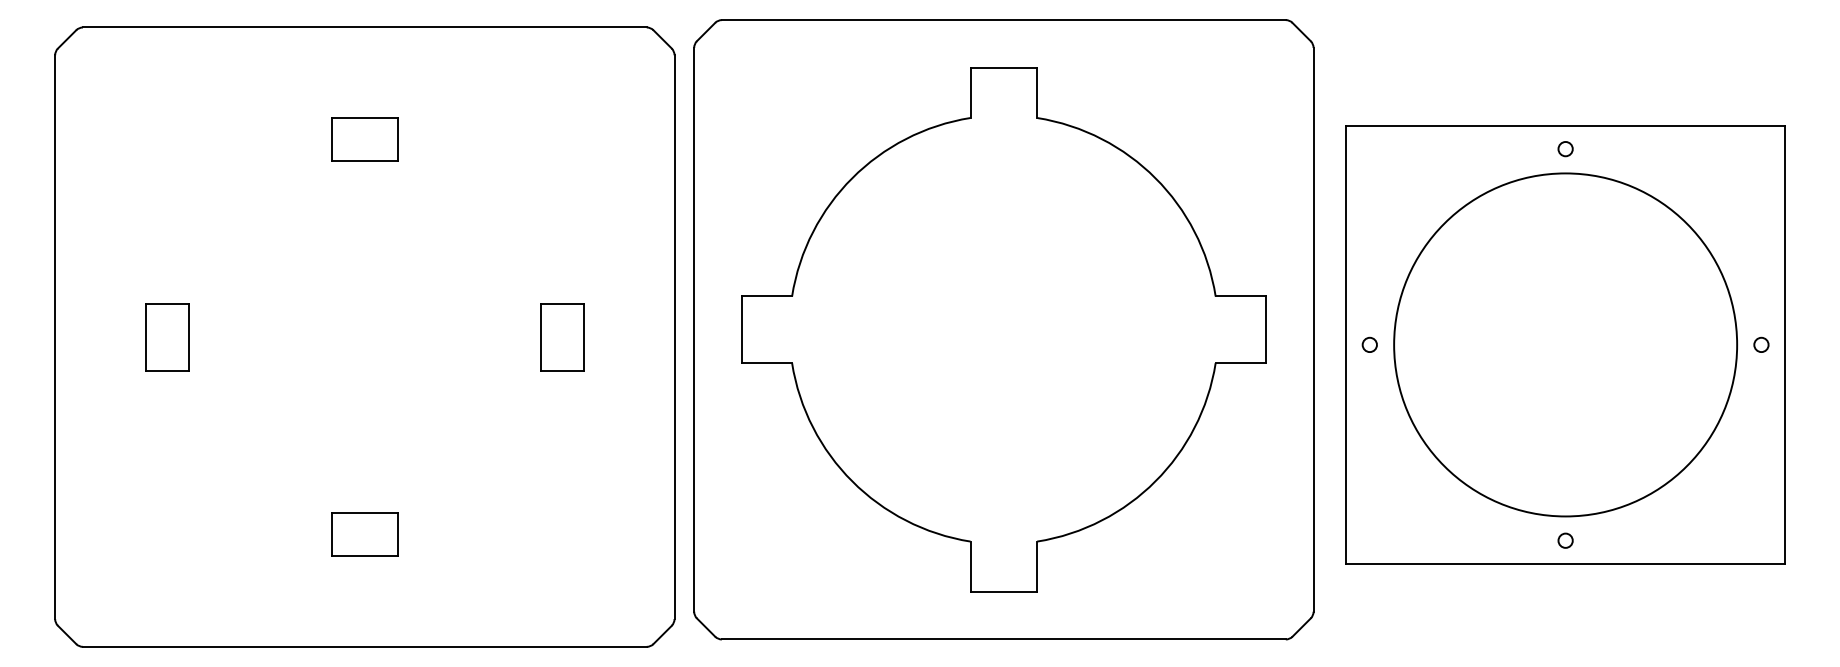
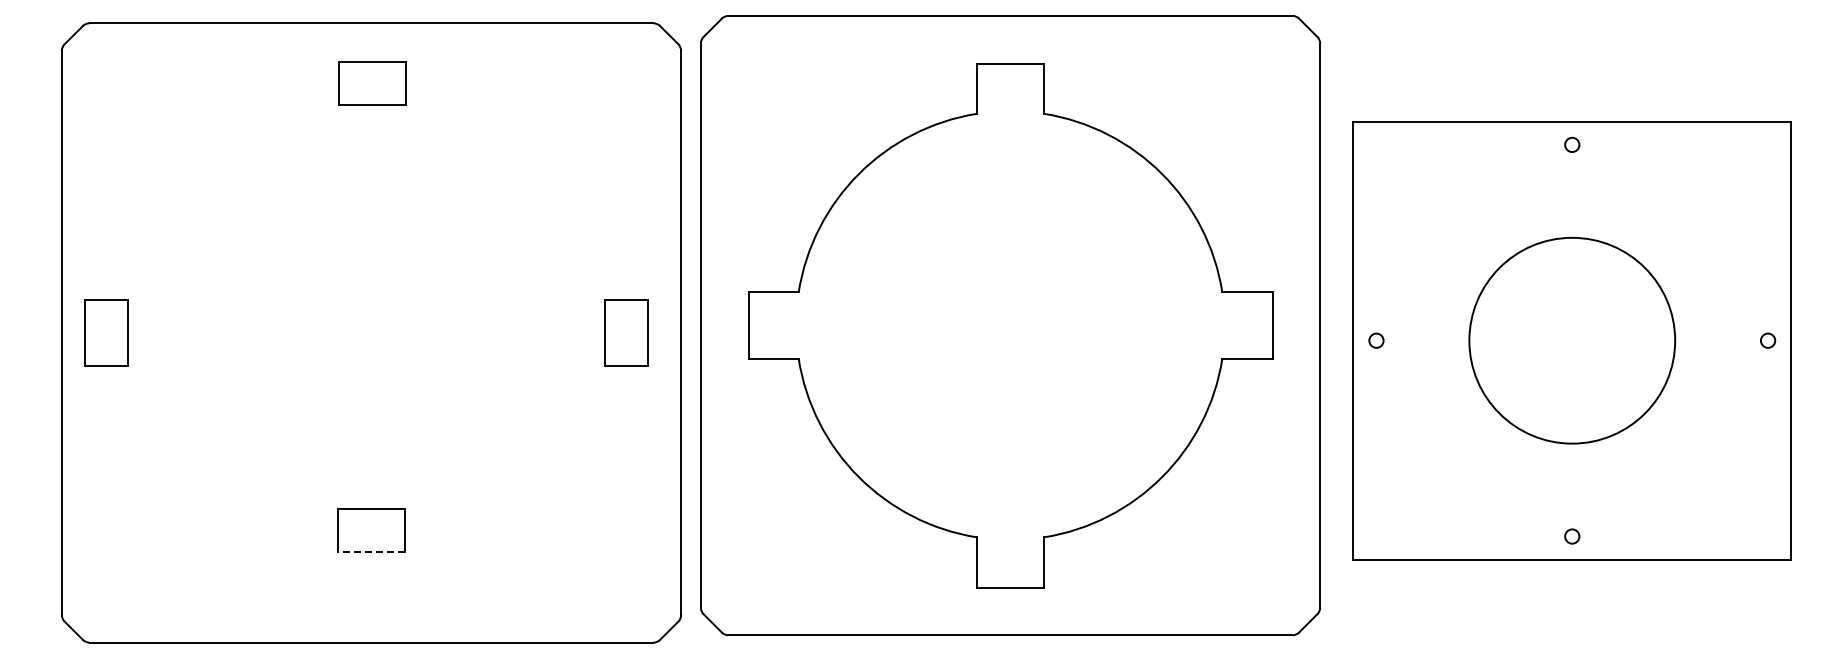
part: (364, 139) -> (372, 83), moved
part: (167, 337) -> (107, 333), moved
part: (562, 337) -> (626, 333), moved
circle: (1565, 344) -> (1572, 340), size x0.6
line: (364, 556) -> (371, 552), solid -> dashed

